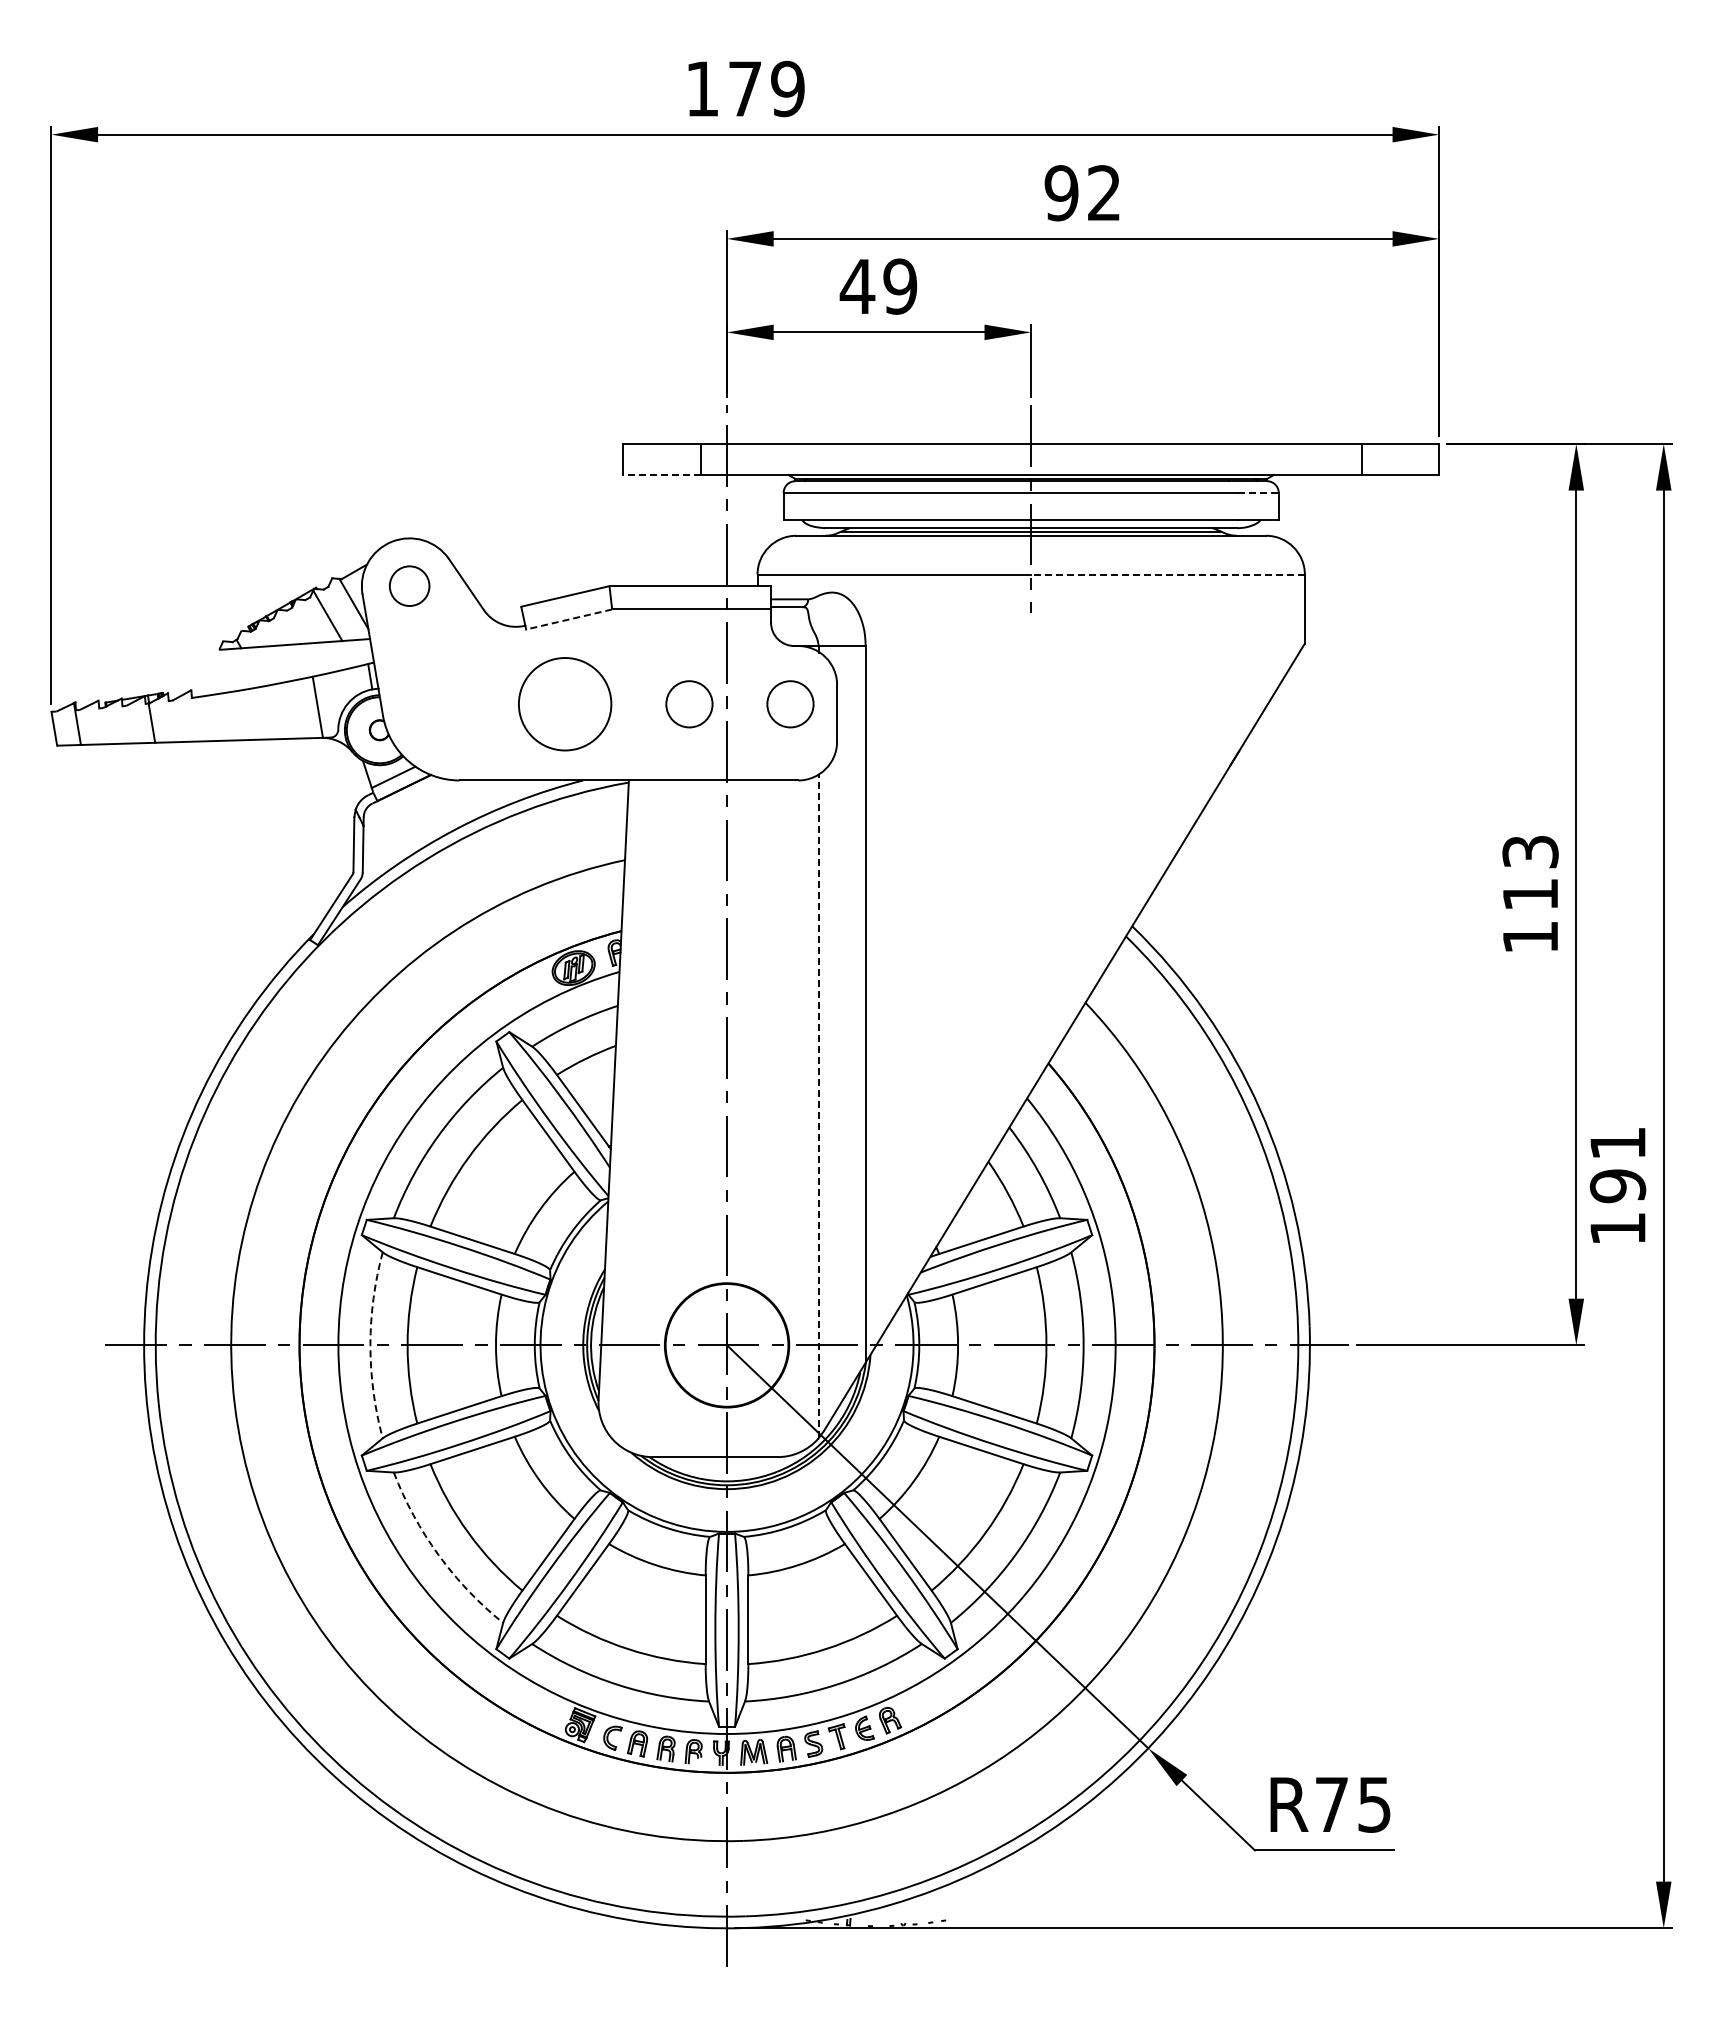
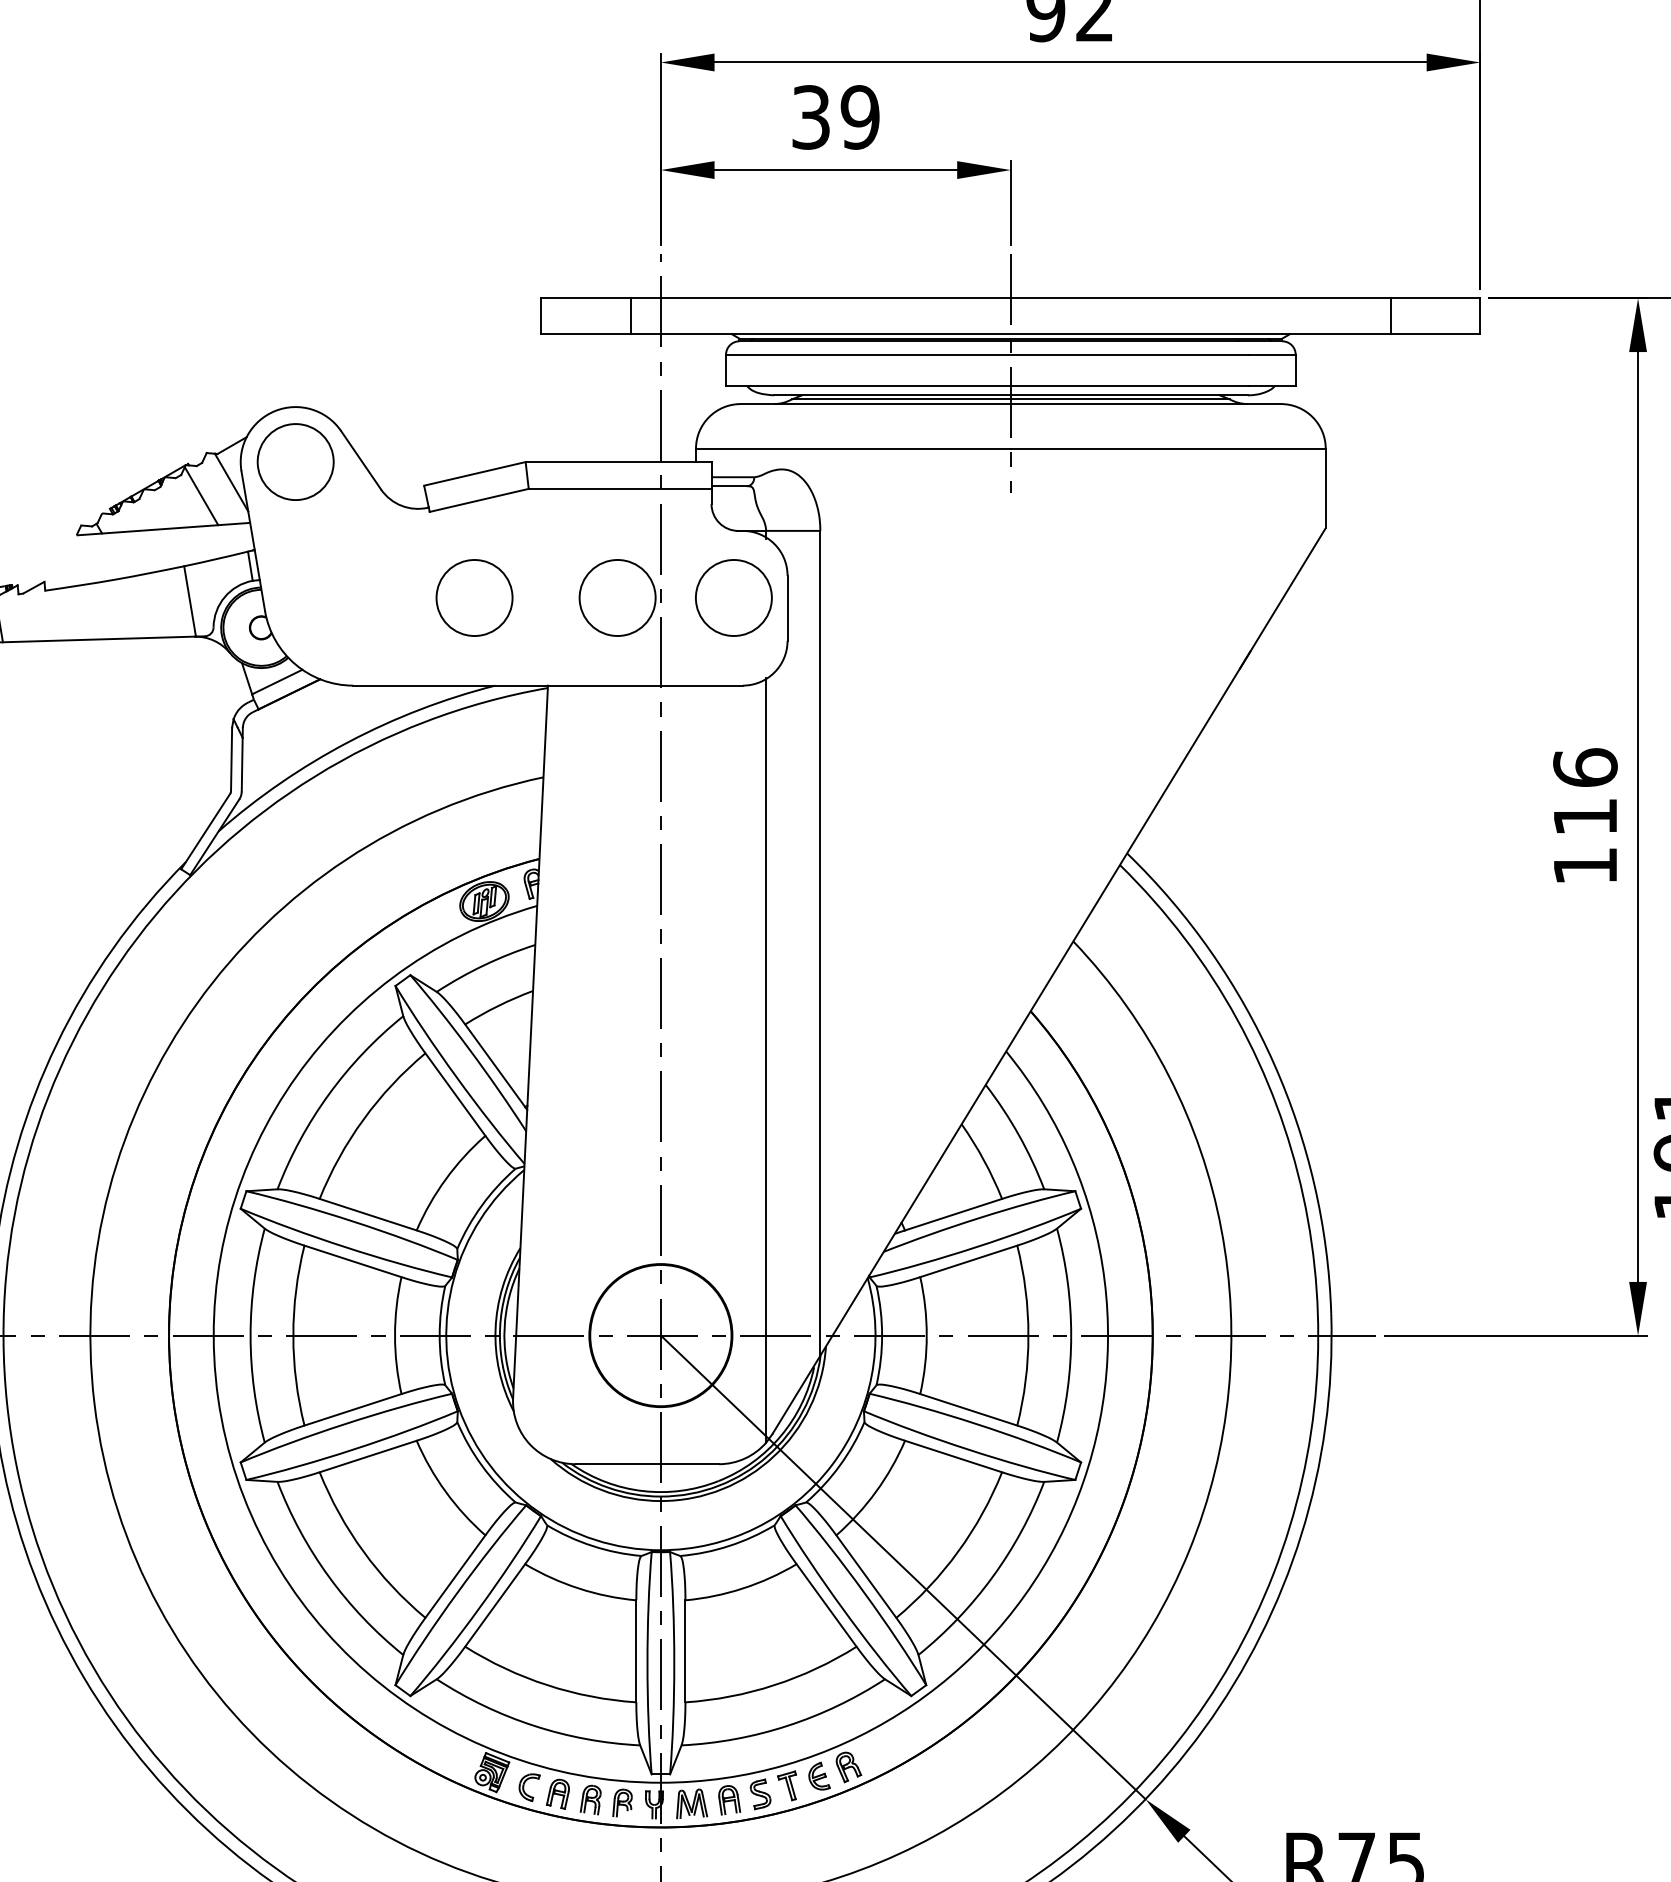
text: (857, 286) -> (811, 117), 49 -> 39
line: (662, 475) -> (586, 334), dashed -> solid
line: (1259, 492) -> (1273, 354), dashed -> solid
line: (1168, 574) -> (1168, 448), dashed -> solid
circle: (409, 586) -> (295, 462), size x1.67
line: (568, 619) -> (478, 500), dashed -> solid
circle: (564, 704) -> (473, 598), size x0.71
circle: (689, 704) -> (617, 598), size x1.43
circle: (790, 704) -> (733, 598), size x1.43
text: (1530, 851) -> (1585, 767), 113 -> 116
line: (818, 1105) -> (766, 1059), dashed -> solid
arc: (370, 1345) -> (250, 1335), dashed -> solid
arc: (438, 1554) -> (328, 1576), dashed -> solid

